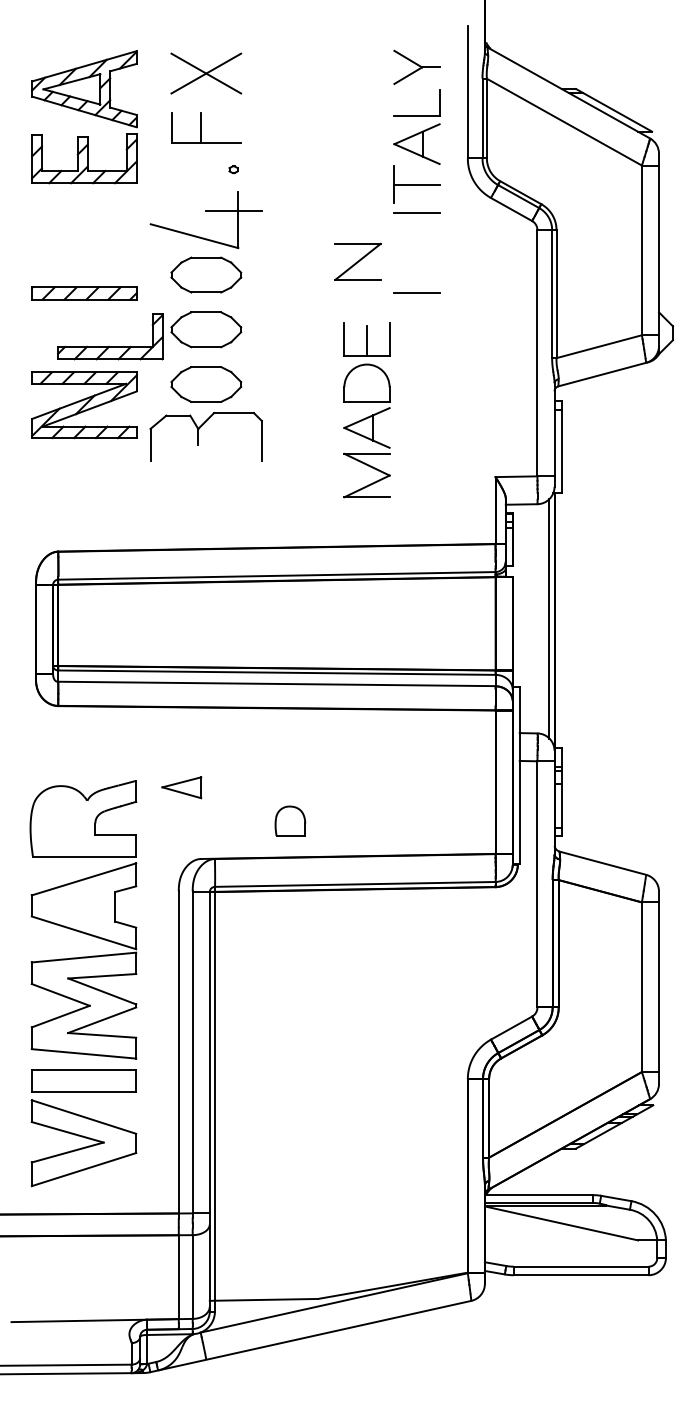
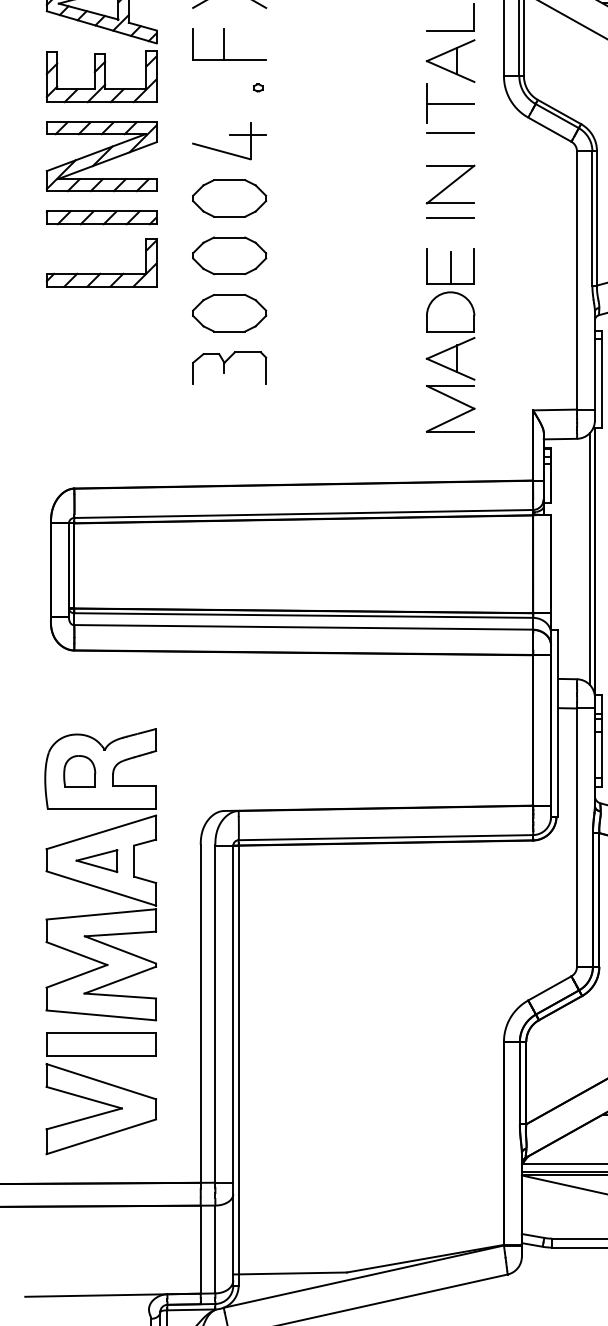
part: (205, 220) -> (228, 141), size x0.62
part: (357, 261) -> (450, 184), moved
part: (110, 346) -> (101, 273), moved
part: (84, 405) -> (101, 156), moved
part: (367, 416) -> (451, 346), moved
part: (206, 436) -> (229, 367), size x0.62
part: (181, 787) -> (96, 860), moved
part: (290, 820) -> (79, 770), moved

